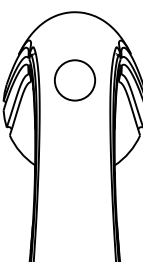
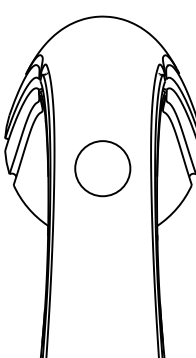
circle: (74, 80) -> (102, 168), moved

